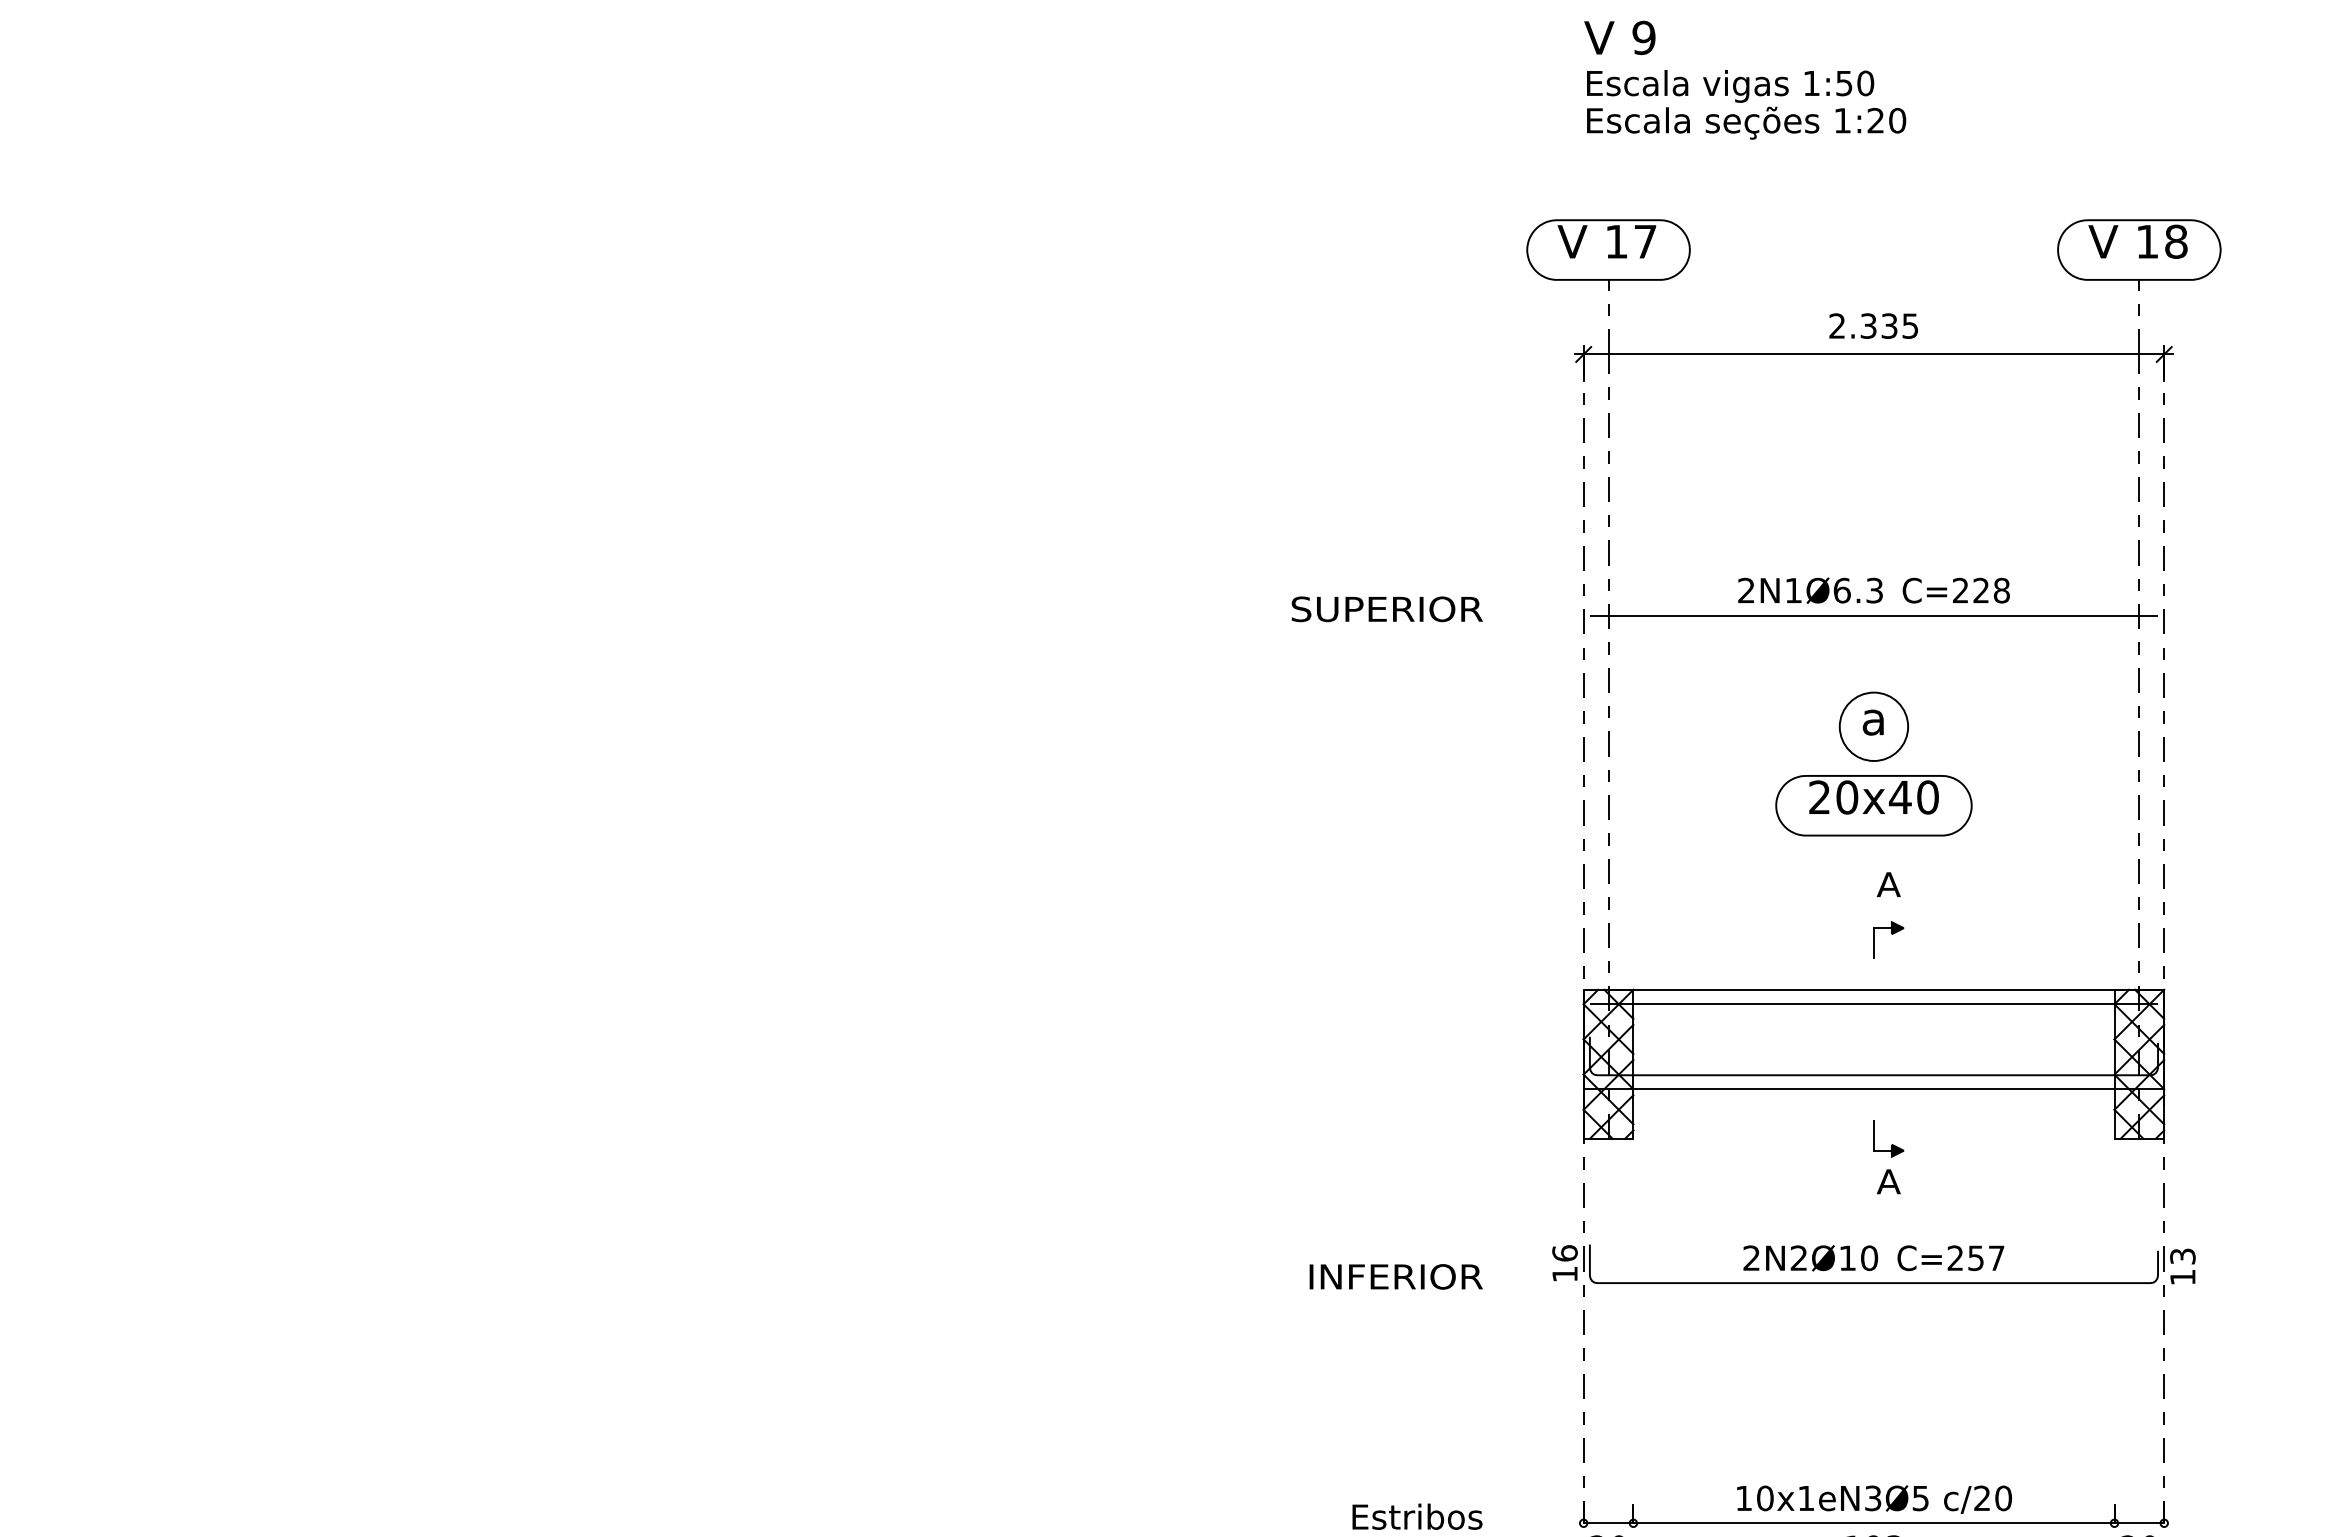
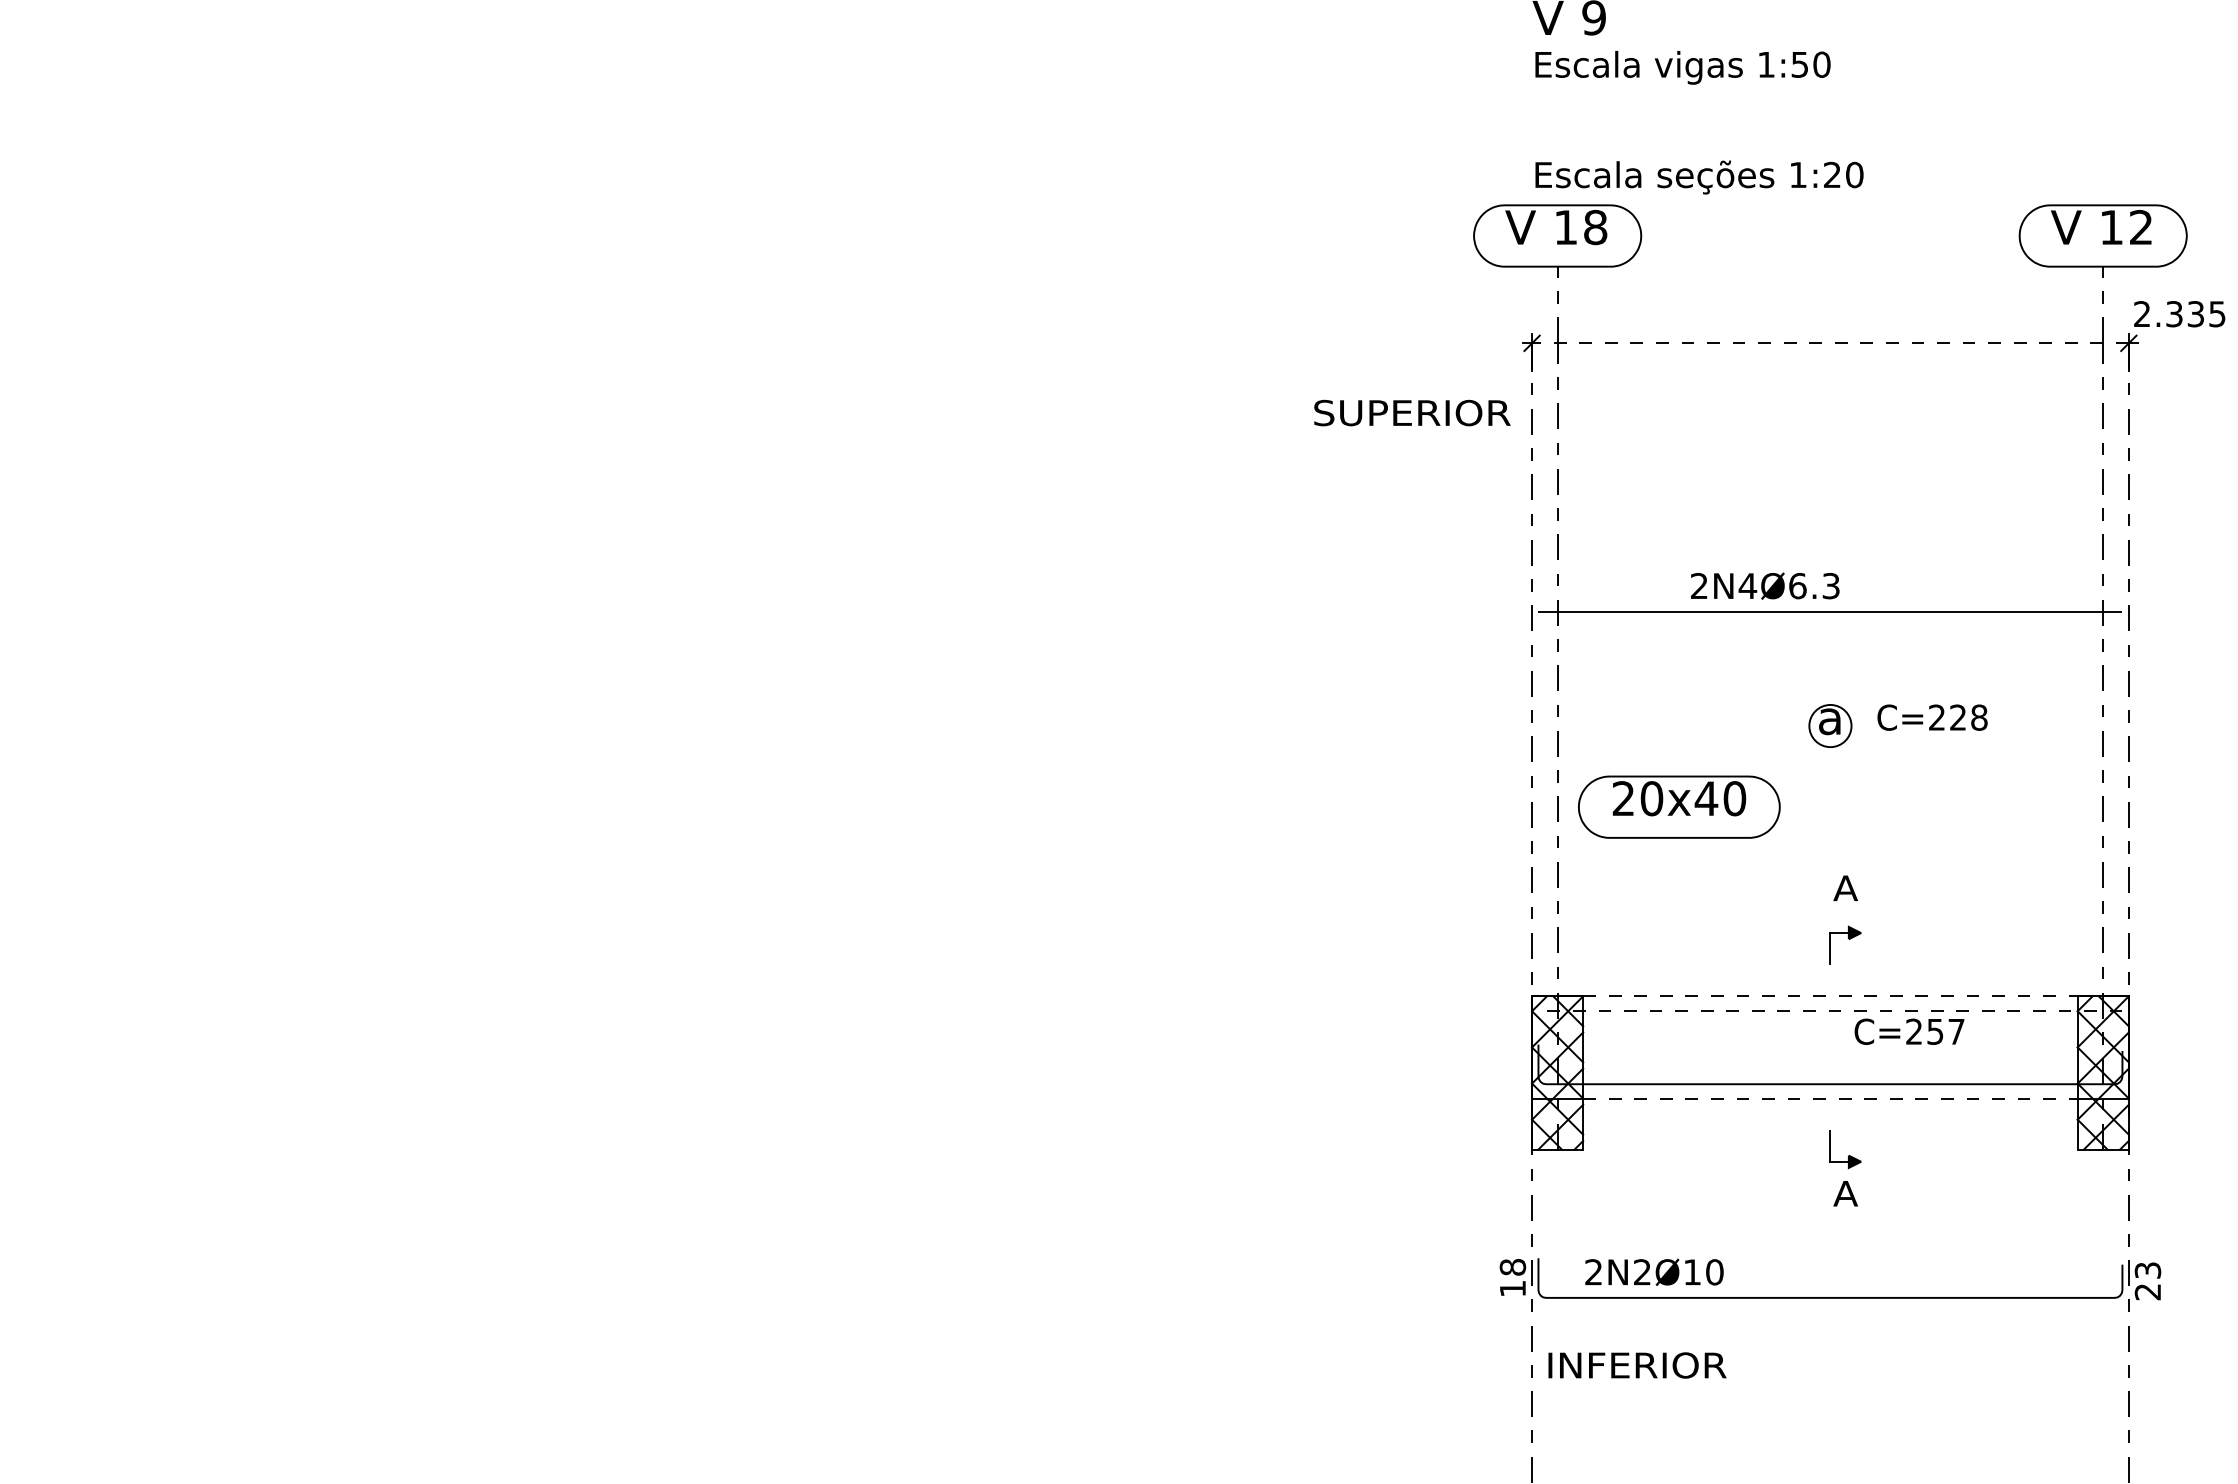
text: (1746, 122) -> (1699, 176), moved
text: (1645, 241) -> (1595, 227), 17 -> 18
text: (2176, 241) -> (2141, 227), 18 -> 12
text: (1873, 325) -> (2179, 313), moved
line: (1873, 354) -> (1829, 343), solid -> dashed
text: (1793, 590) -> (1747, 585), 2N1Ø6.3 -> 2N4Ø6.3
text: (1955, 590) -> (1931, 717), moved
text: (1386, 609) -> (1411, 413), moved
circle: (1873, 726) -> (1829, 725), size x0.6
part: (1873, 805) -> (1678, 806), moved
line: (1873, 989) -> (1829, 996), solid -> dashed
line: (1873, 1003) -> (1829, 1010), solid -> dashed
line: (1873, 1089) -> (1829, 1098), solid -> dashed
text: (1564, 1253) -> (1512, 1267), 16 -> 18
text: (1810, 1258) -> (1654, 1272), moved
text: (1950, 1258) -> (1909, 1032), moved
text: (1395, 1276) -> (1636, 1365), moved
text: (2182, 1277) -> (2147, 1292), 13 -> 23

